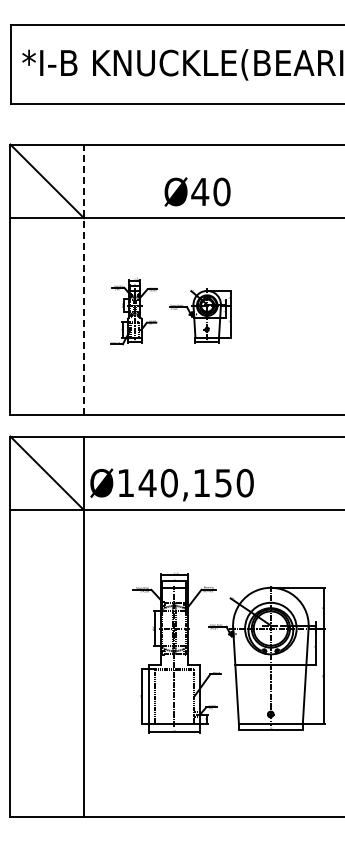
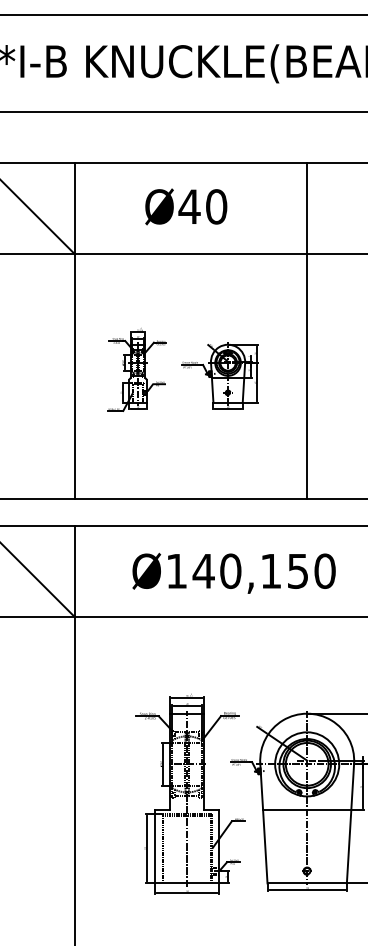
text: (197, 191) -> (186, 206), moved
line: (84, 279) -> (75, 330), dashed -> solid
line: (270, 279) -> (306, 330), added
text: (171, 484) -> (233, 572), moved

